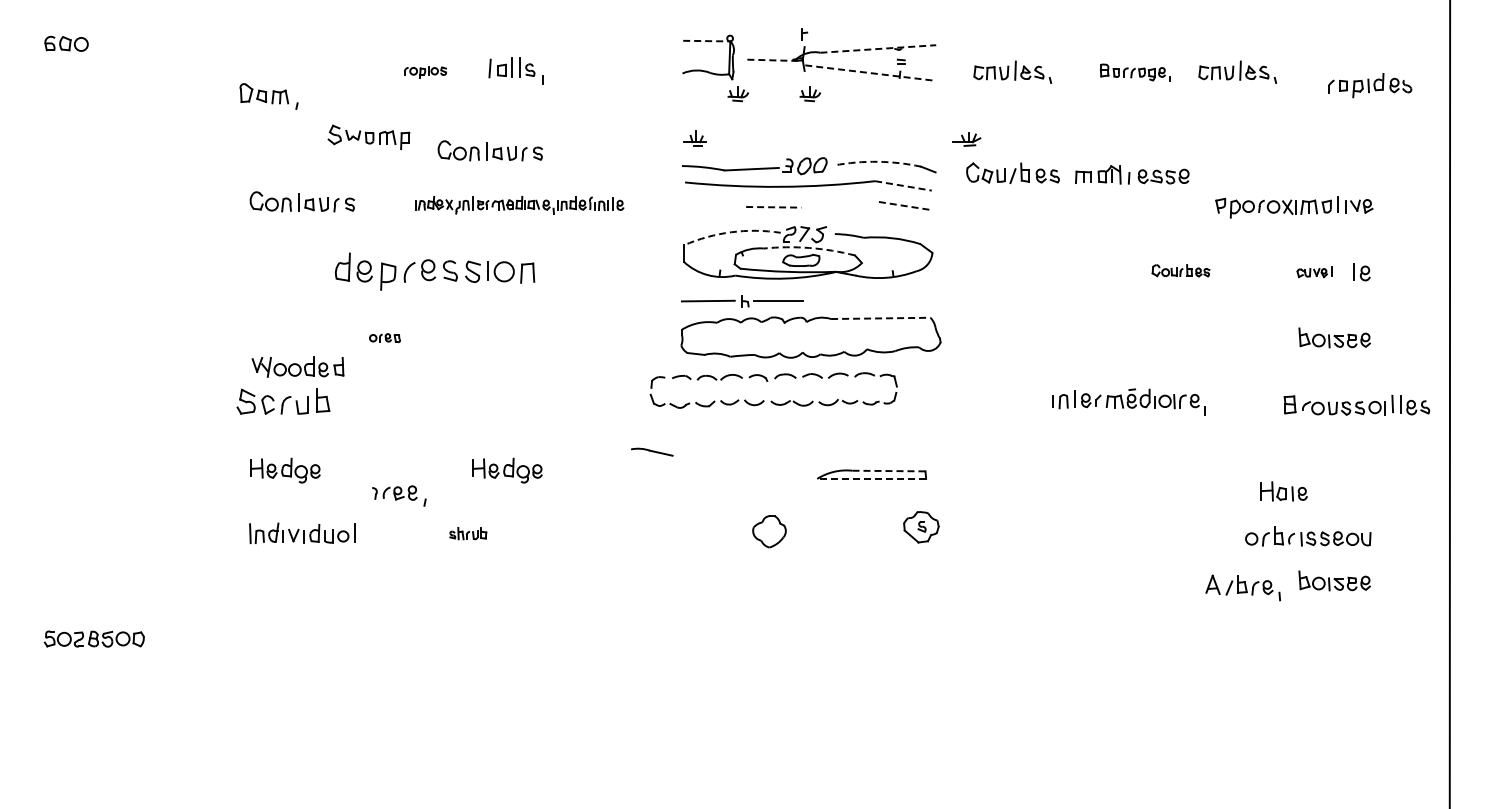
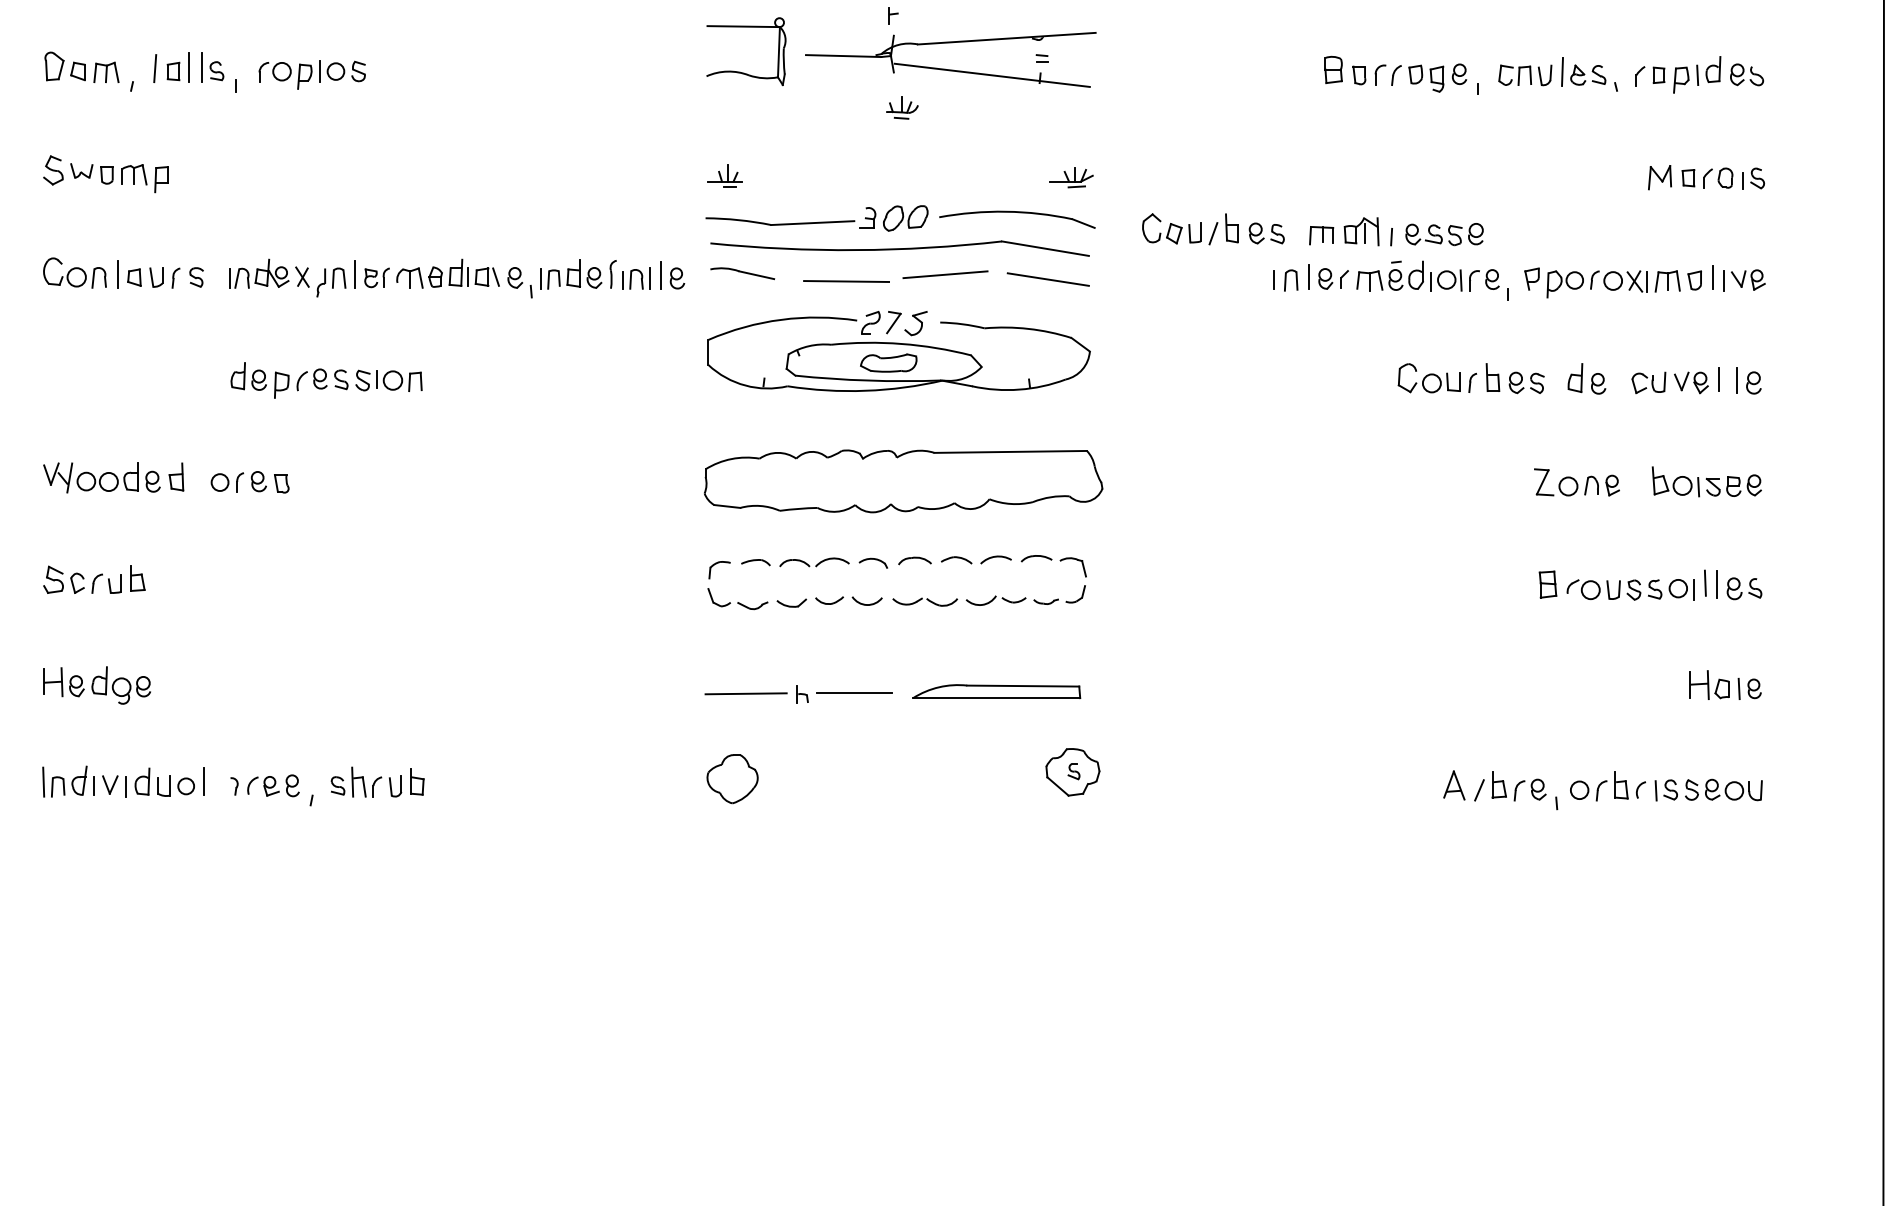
line: (706, 41) -> (743, 27), dashed -> solid
line: (878, 48) -> (1007, 37), dashed -> solid
line: (771, 60) -> (843, 56), dashed -> solid
part: (515, 70) -> (194, 71), moved
part: (1012, 71) -> (1212, 73), removed
part: (425, 72) -> (312, 74), size x1.67
line: (869, 72) -> (993, 74), dashed -> solid
part: (1135, 72) -> (1401, 74), size x1.43
part: (1370, 85) -> (1700, 74), moved
part: (737, 94) -> (790, 108), removed
part: (268, 96) -> (88, 71), moved
part: (368, 136) -> (105, 172), moved
part: (966, 139) -> (1071, 177), moved
part: (1334, 139) -> (1706, 177), added
part: (489, 150) -> (410, 194), removed
arc: (877, 161) -> (1005, 211), dashed -> solid
line: (903, 185) -> (1045, 248), dashed -> solid
line: (838, 202) -> (945, 274), added
part: (519, 205) -> (456, 278), size x1.43
line: (905, 206) -> (1048, 280), dashed -> solid
line: (773, 207) -> (846, 281), dashed -> solid
arc: (731, 232) -> (781, 320), dashed -> solid
arc: (809, 248) -> (901, 344), dashed -> solid
part: (1180, 270) -> (1470, 378), size x1.67
part: (1256, 270) -> (1586, 378), added
part: (434, 271) -> (326, 379), size x0.62
part: (1314, 272) -> (1675, 381), size x1.67
part: (742, 301) -> (798, 694), moved
line: (880, 318) -> (1010, 452), dashed -> solid
part: (384, 337) -> (249, 481), size x1.67
part: (1249, 337) -> (1576, 481), added
part: (297, 366) -> (112, 476), moved
part: (771, 400) -> (893, 597), moved
part: (283, 401) -> (94, 579), size x0.71
part: (1128, 401) -> (1390, 280), moved
part: (1356, 404) -> (1649, 583), moved
part: (652, 451) -> (743, 272), moved
part: (507, 470) -> (438, 685), removed
line: (889, 471) -> (1024, 686), dashed -> solid
line: (871, 478) -> (996, 697), dashed -> solid
part: (1283, 491) -> (1725, 685), moved
part: (399, 495) -> (272, 789), moved
part: (769, 531) -> (732, 778), moved
part: (468, 533) -> (378, 781), size x1.67
part: (1334, 580) -> (1706, 853), removed
part: (1242, 587) -> (1499, 789), moved

